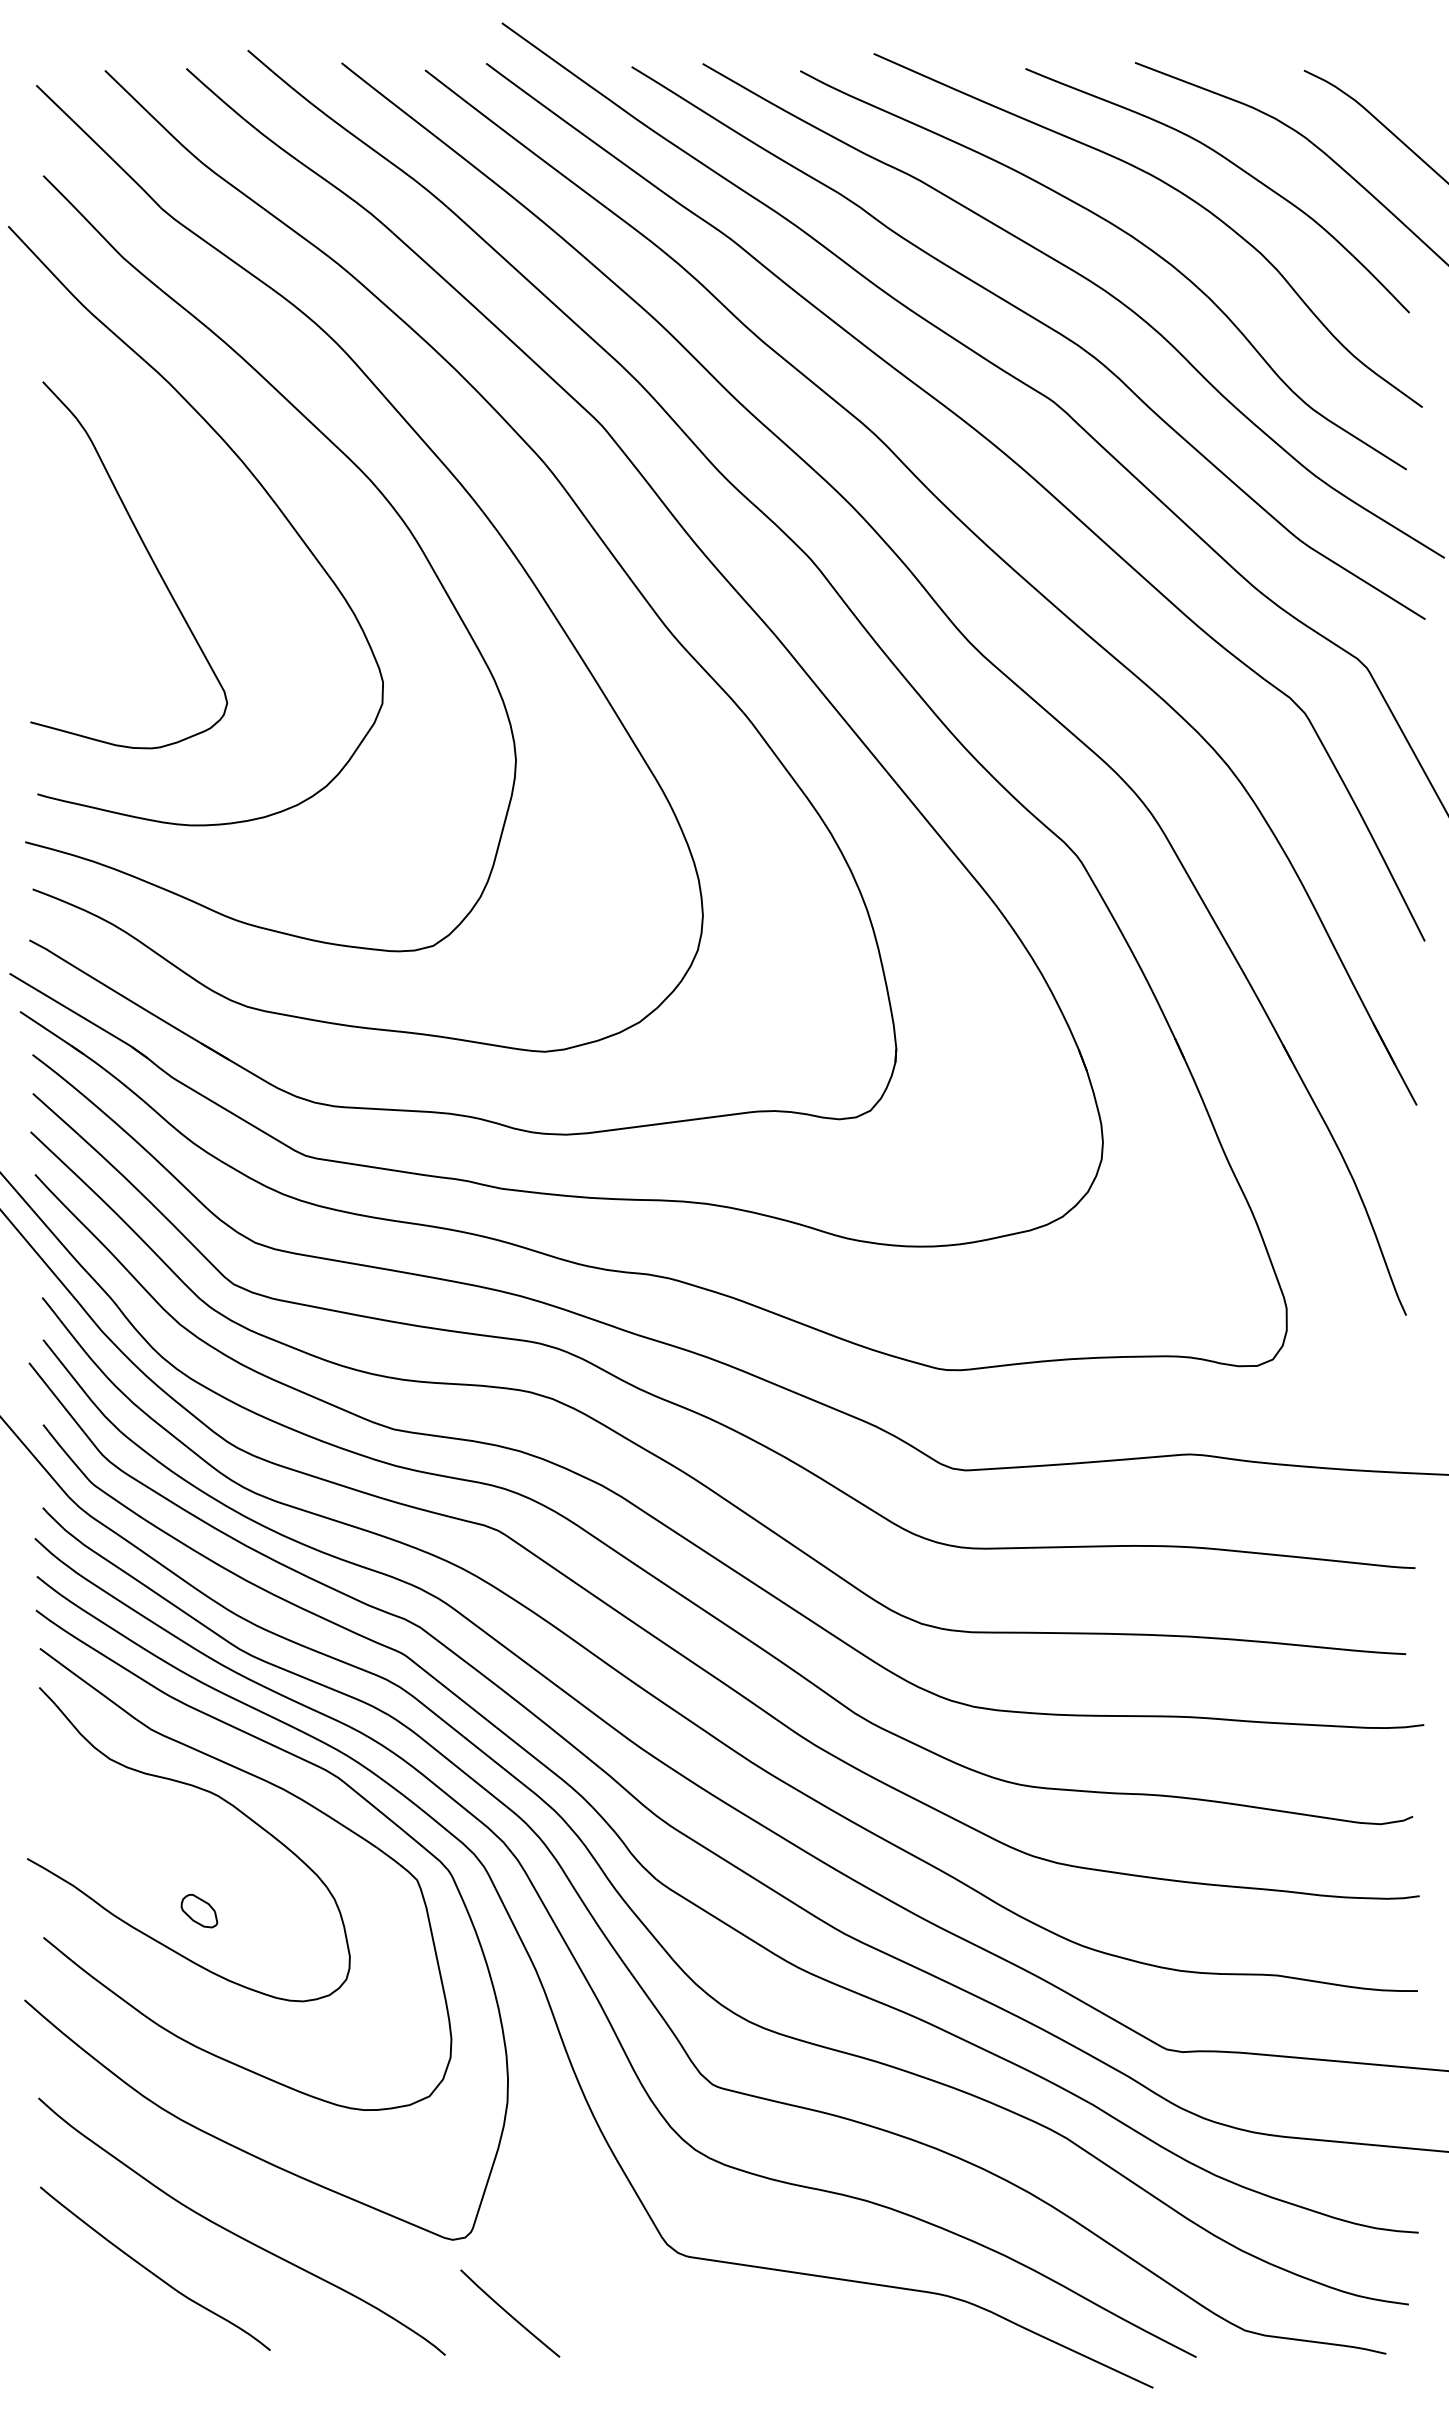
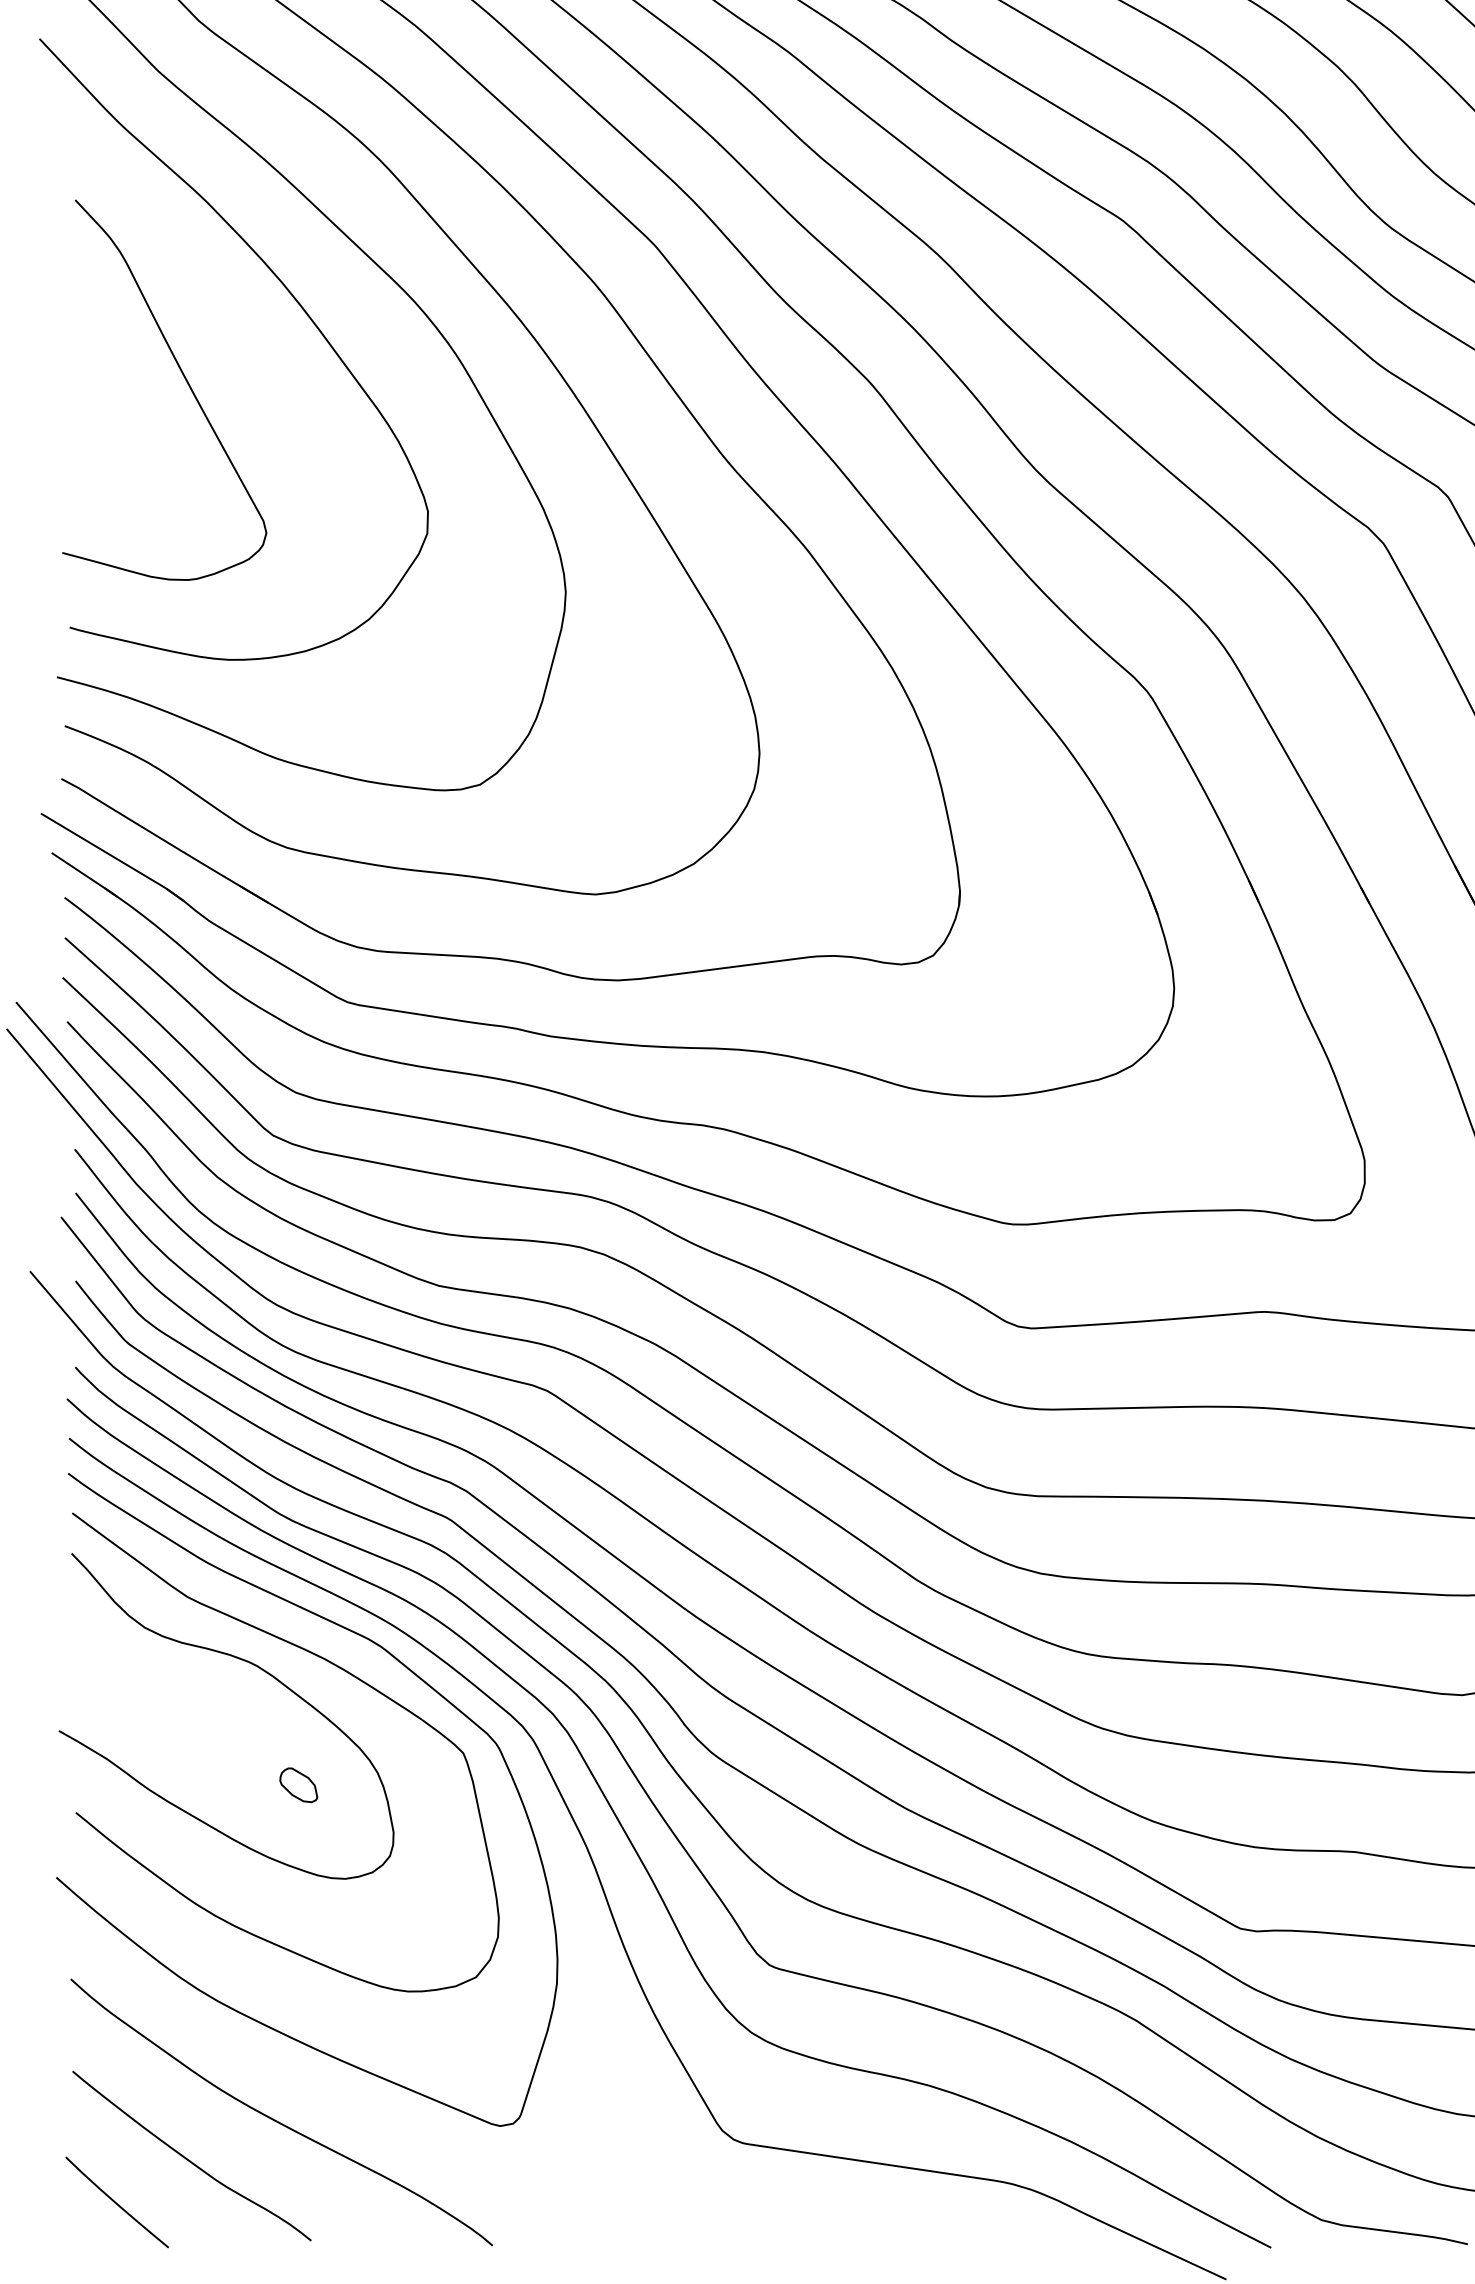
part: (199, 1911) -> (298, 1785), moved
curve: (509, 2313) -> (116, 2202), moved

